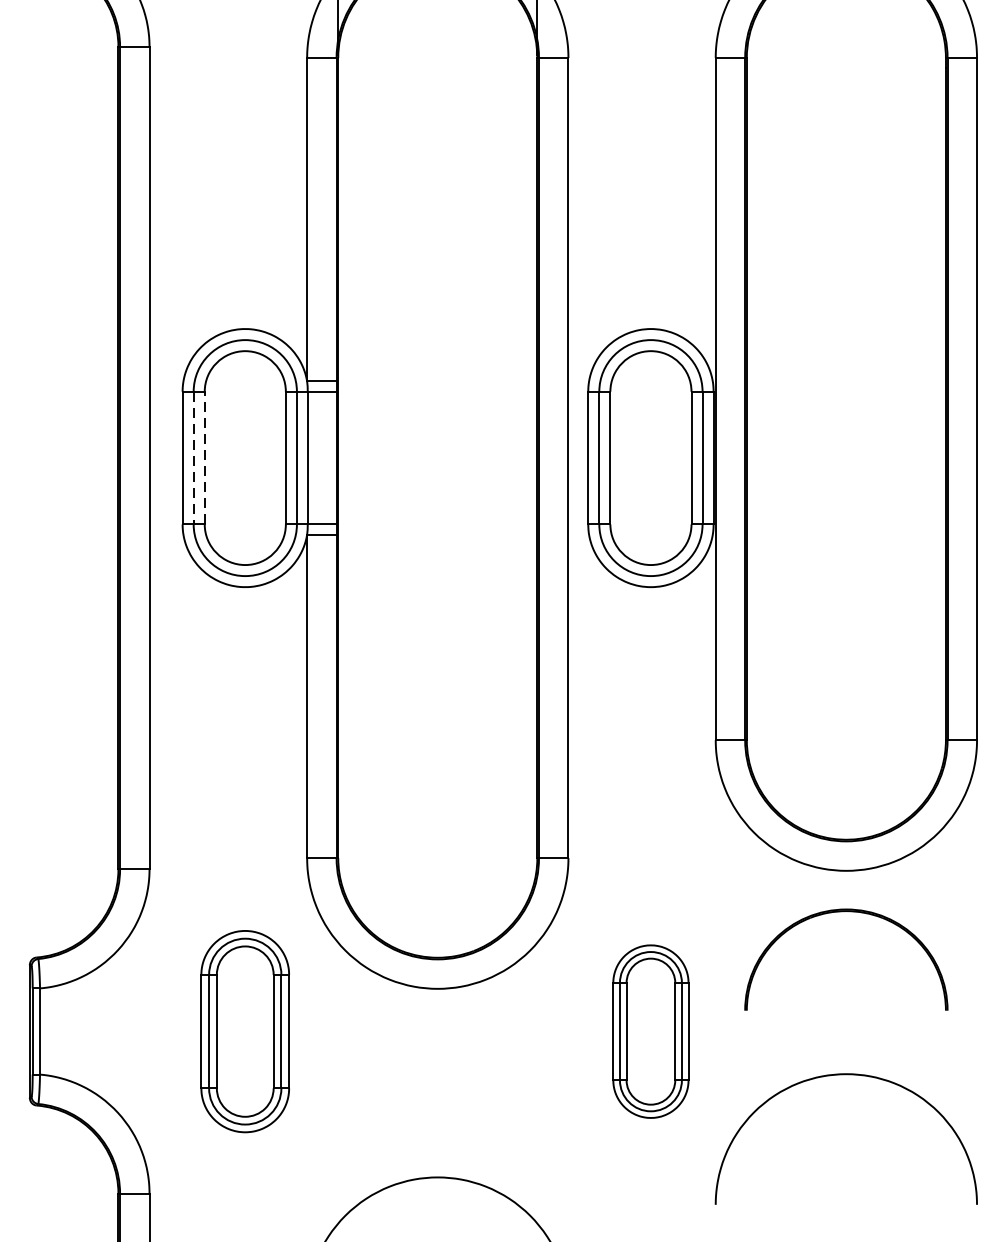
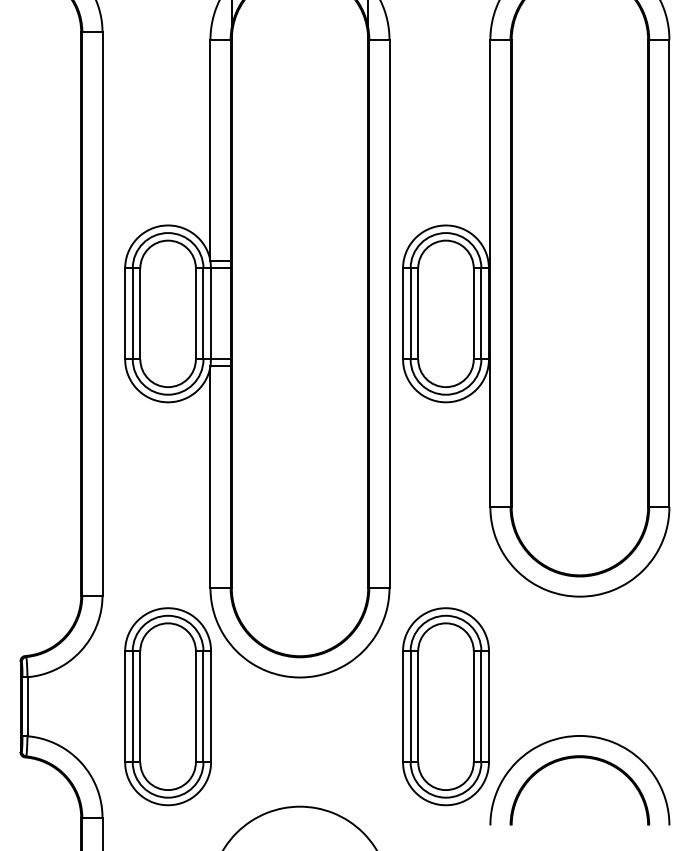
line: (204, 457) -> (140, 313), dashed -> solid
line: (193, 458) -> (132, 314), dashed -> solid
part: (845, 912) -> (579, 758), moved
part: (244, 1031) -> (167, 706), size x1.43
part: (650, 1031) -> (445, 706), size x1.67

